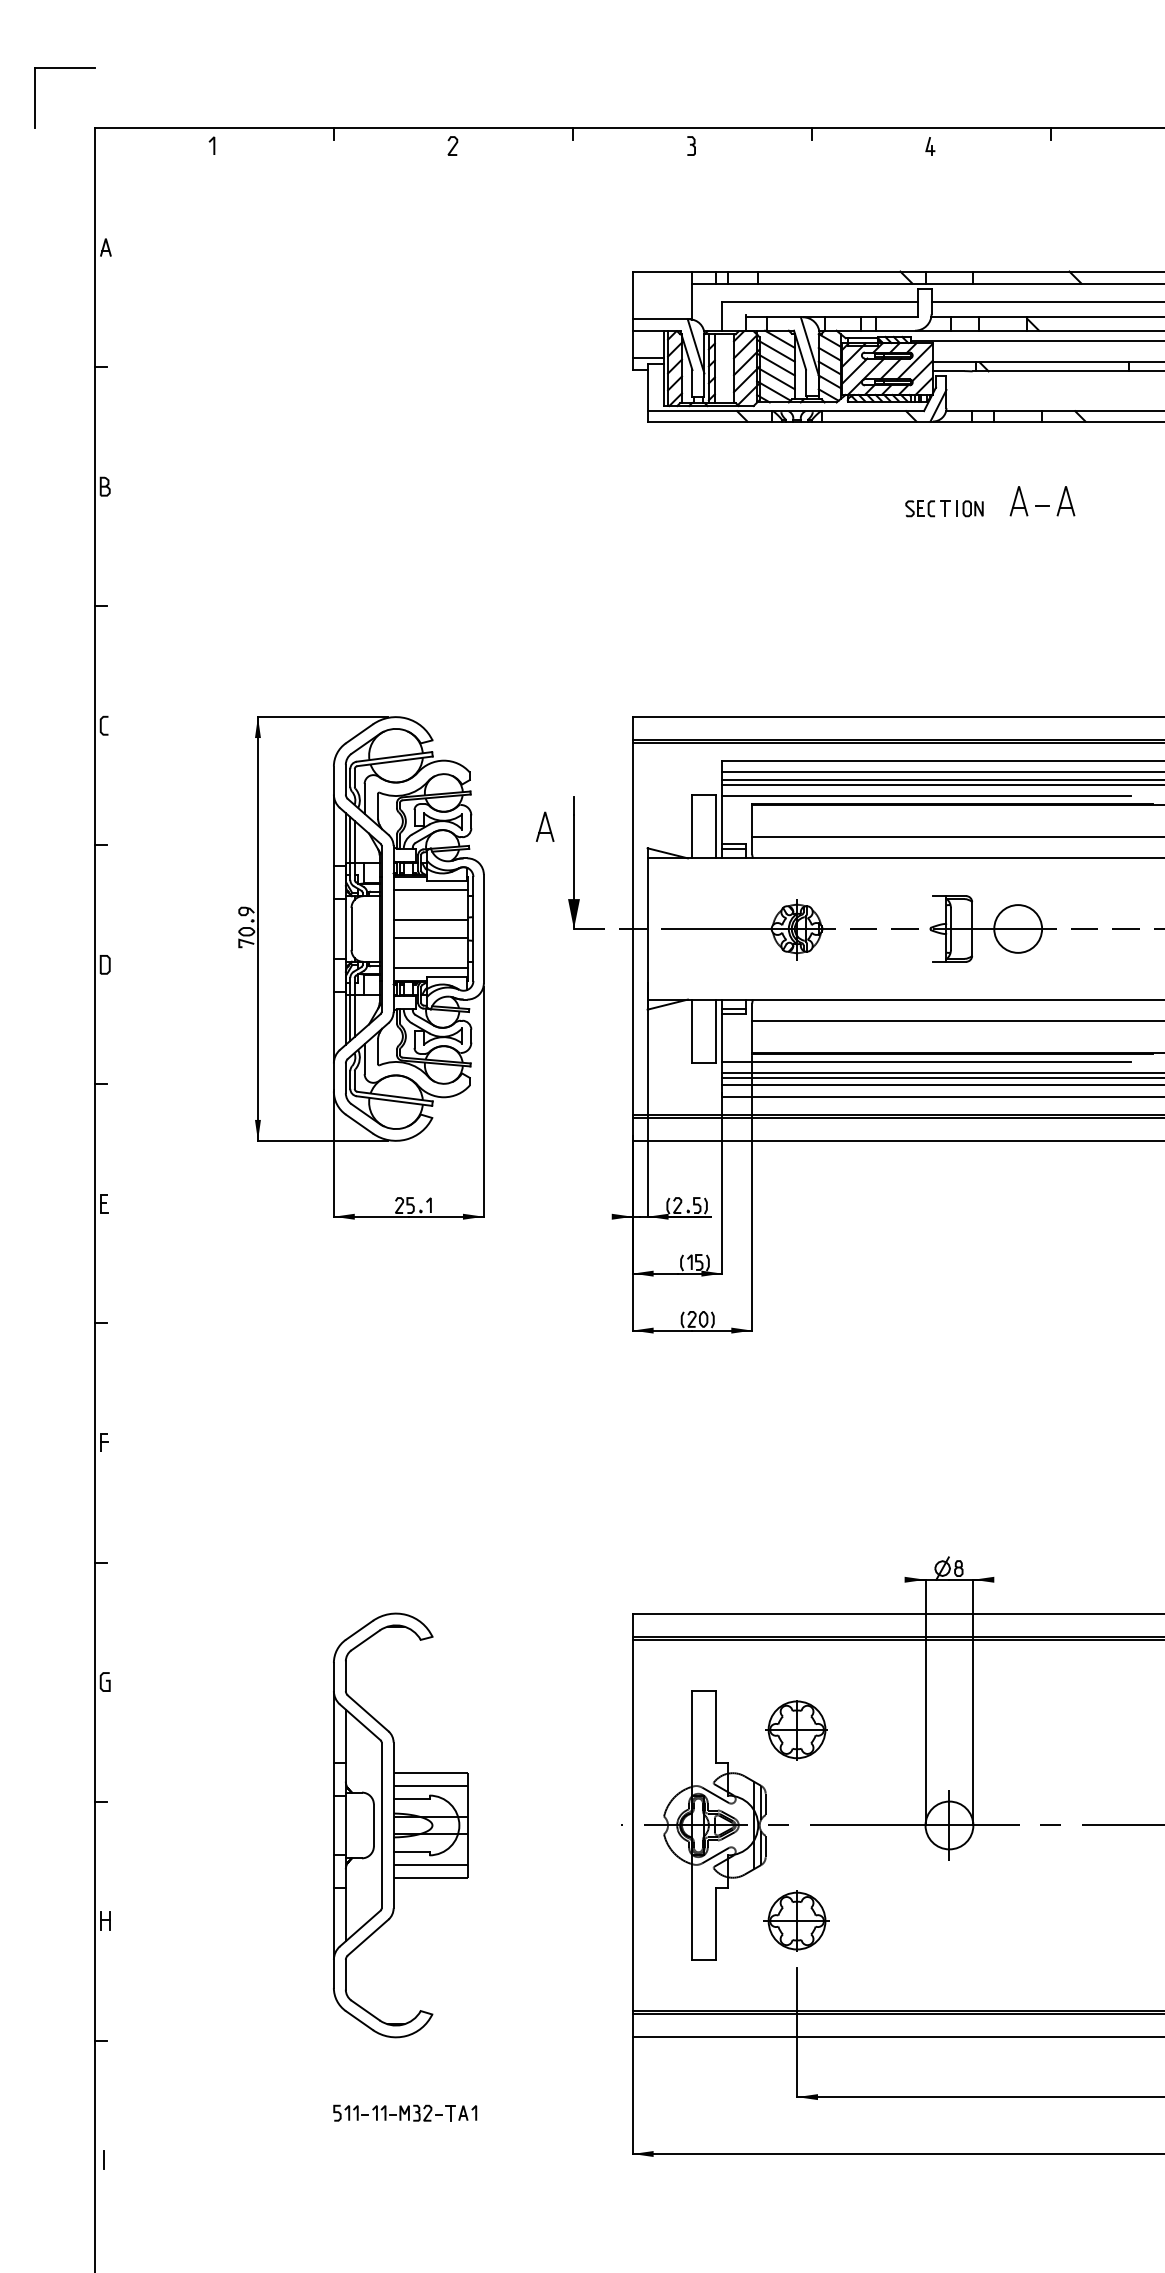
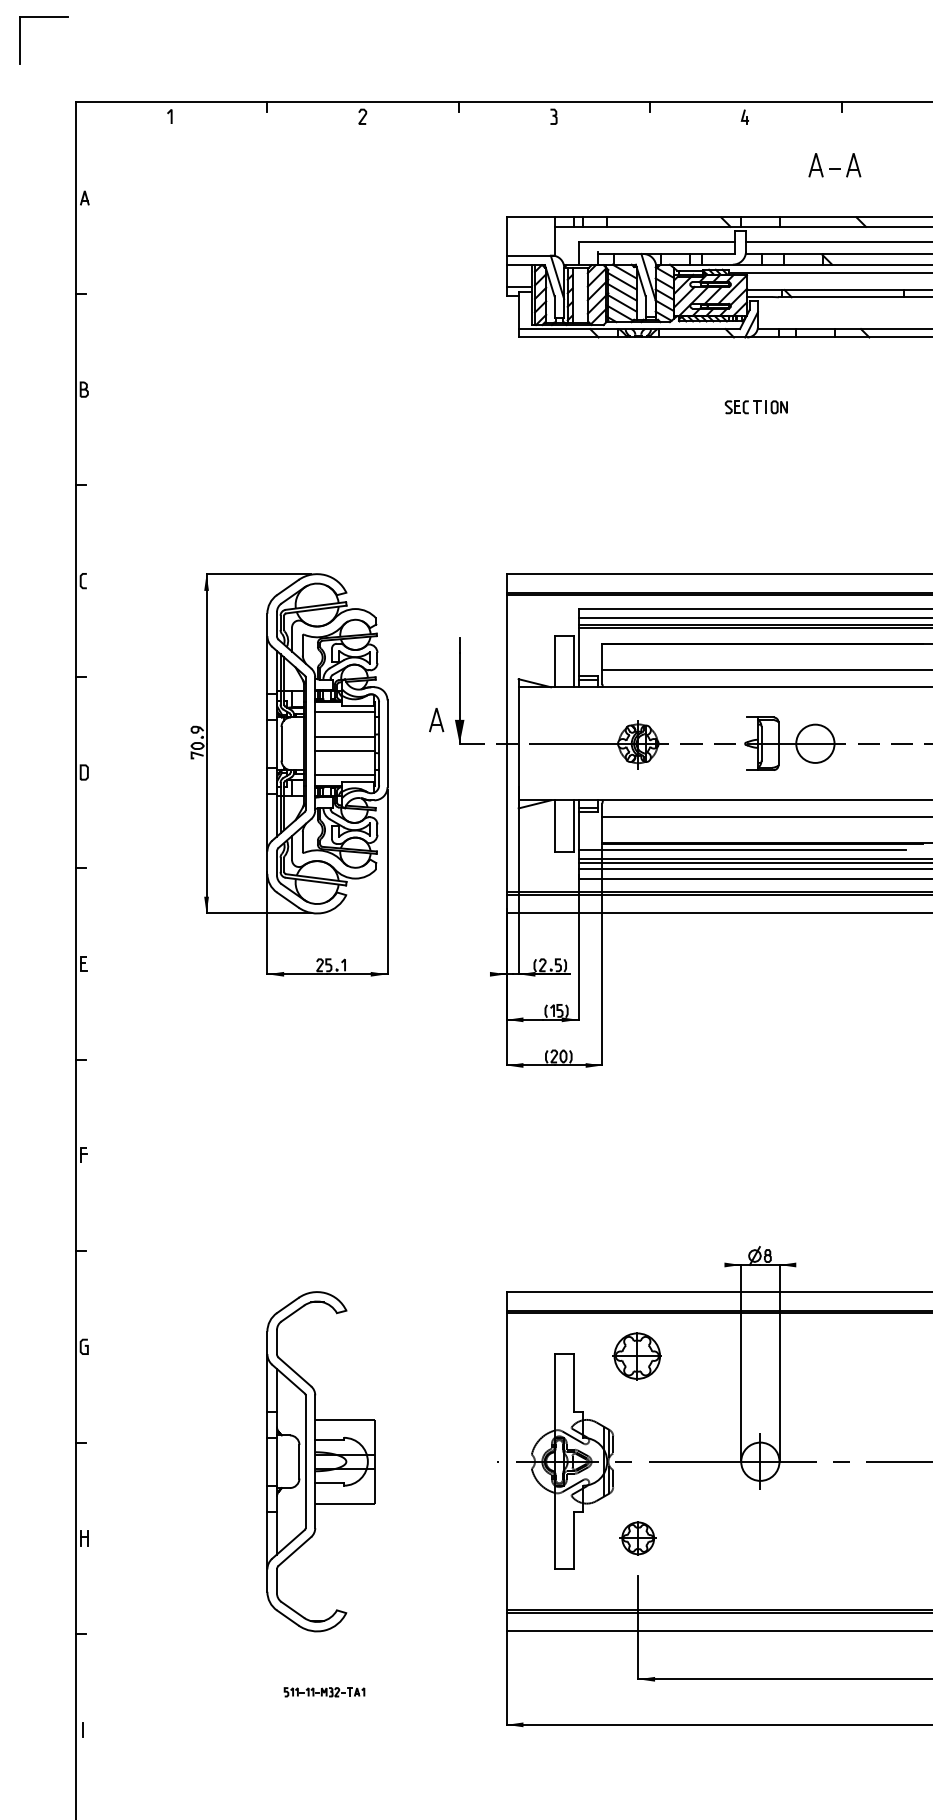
part: (64, 69) -> (43, 17), moved
part: (1042, 501) -> (834, 165), moved
line: (925, 796) -> (741, 637), removed
part: (545, 827) -> (436, 720), moved
part: (796, 1730) -> (636, 1356), moved
line: (431, 1786) -> (345, 1430), removed
line: (431, 1865) -> (345, 1493), removed
part: (796, 1921) -> (637, 1538), size x0.7
part: (405, 2113) -> (324, 1692), size x0.7

